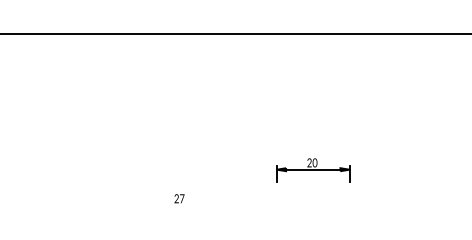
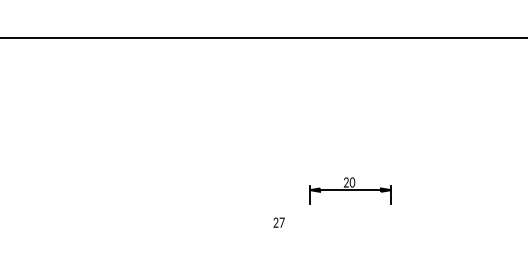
text: (179, 198) -> (279, 222), moved

